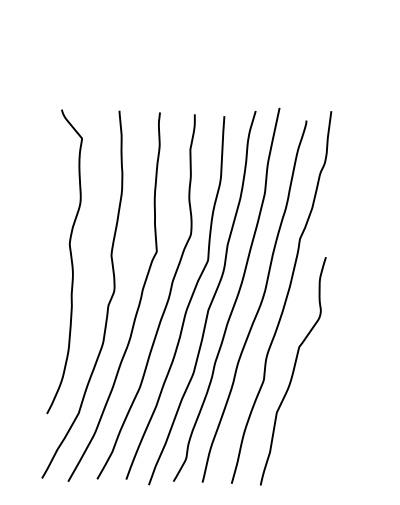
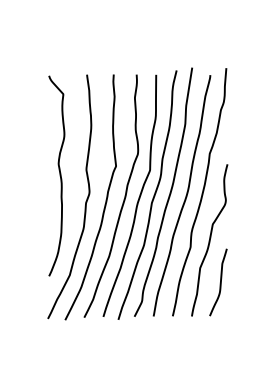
curve: (304, 437) -> (219, 283), added

